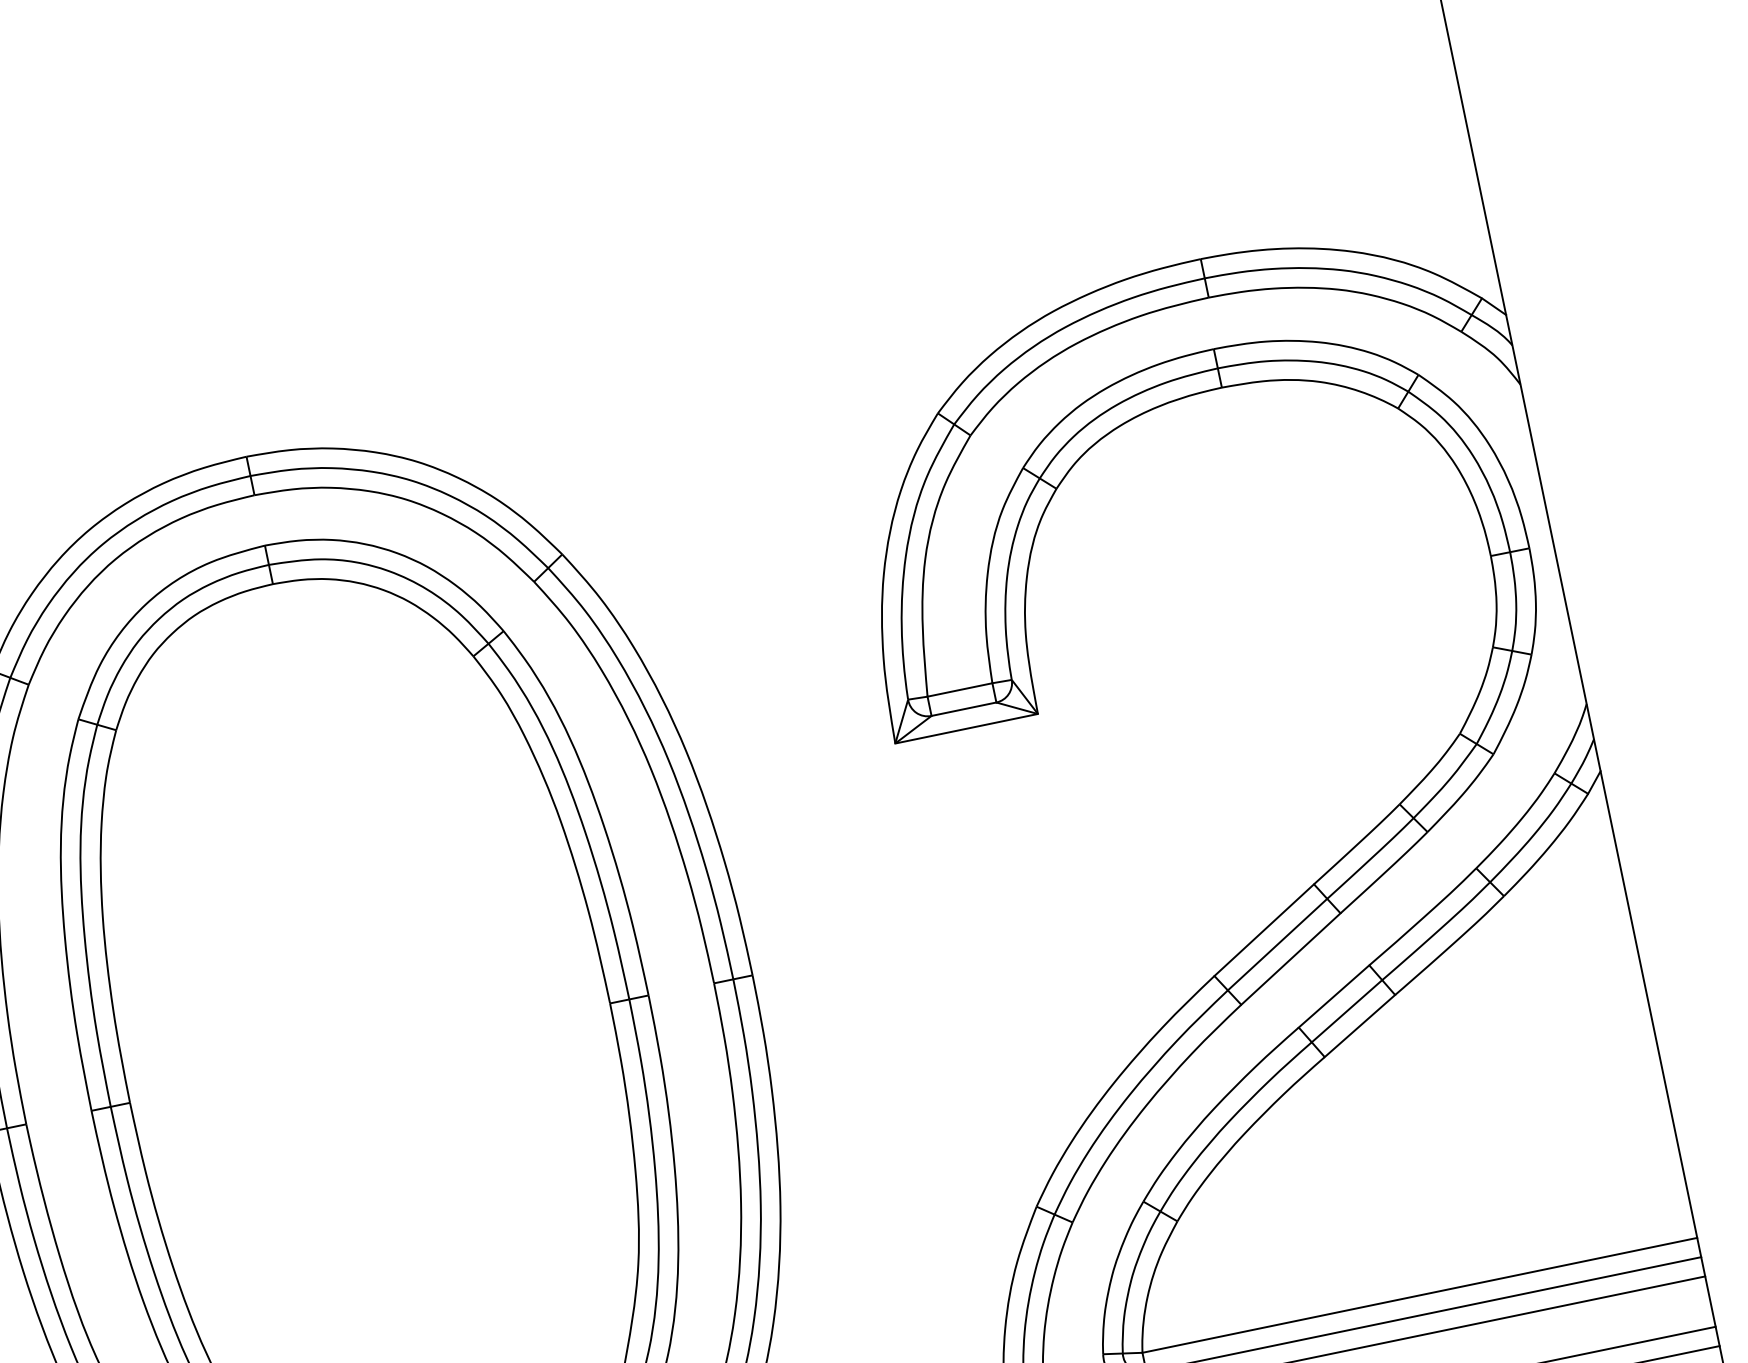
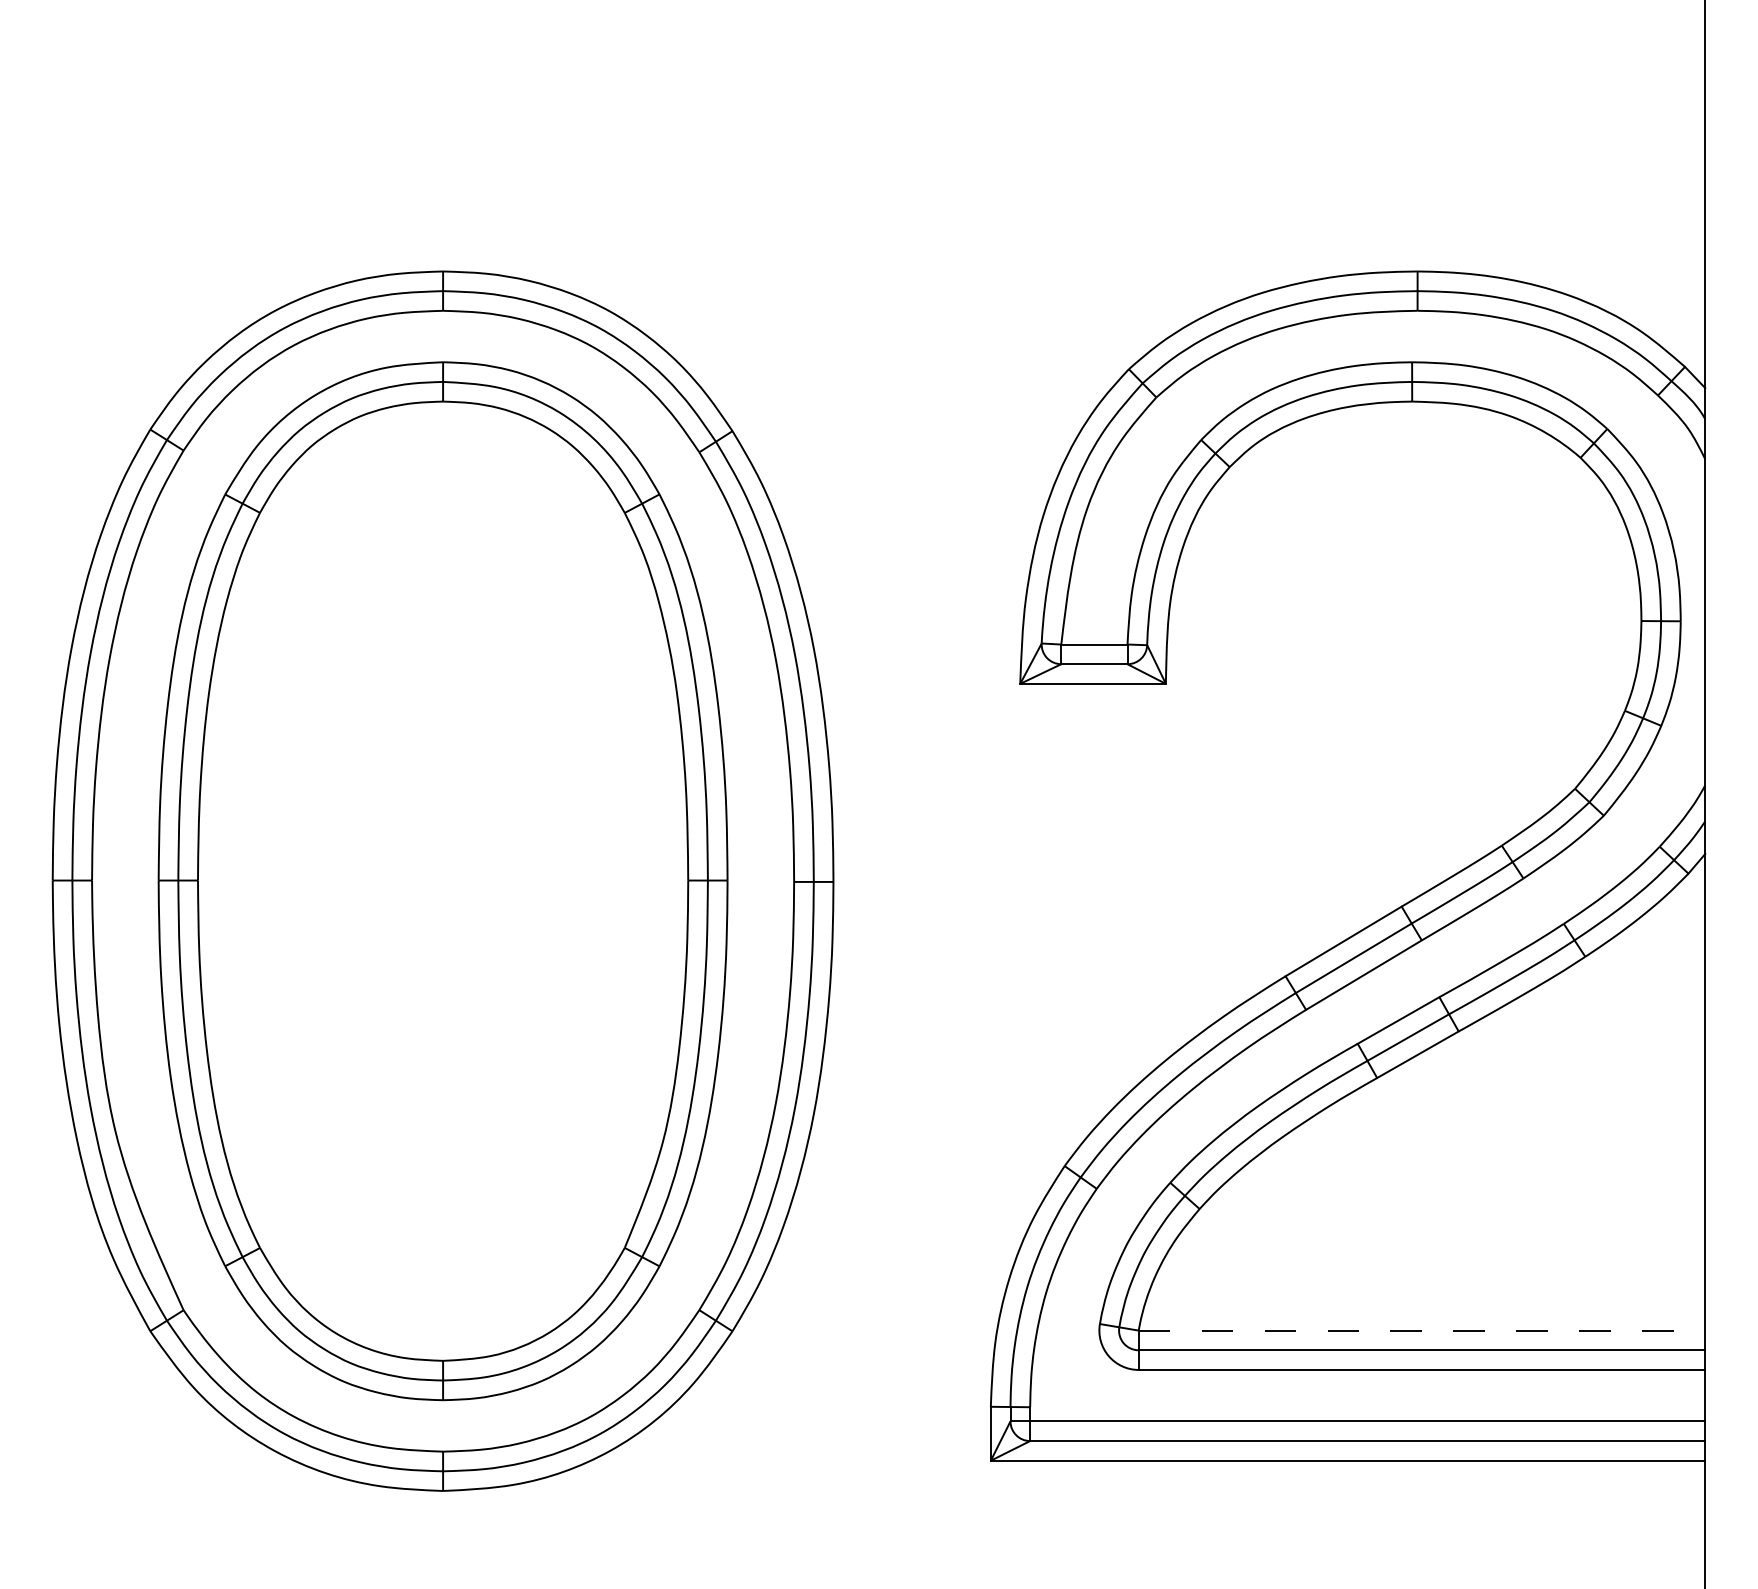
line: (1420, 1295) -> (1422, 1330), solid -> dashed

